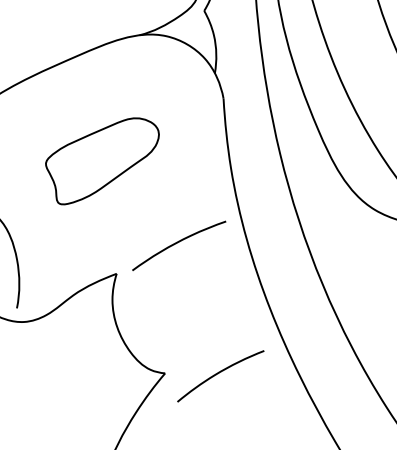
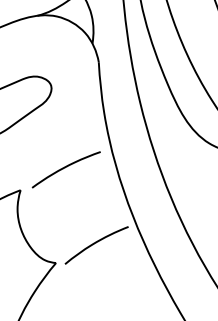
curve: (218, 374) -> (95, 244), moved

